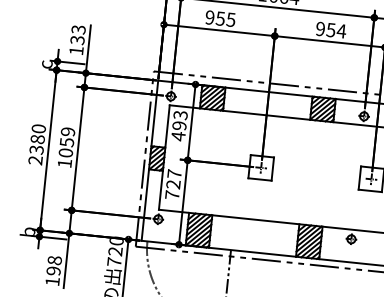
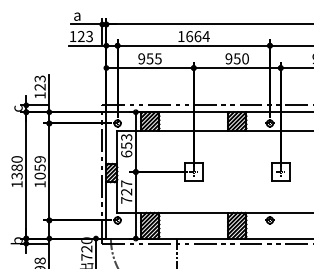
text: (341, 30) -> (245, 58), 954 -> 950
text: (78, 39) -> (40, 86), 133 -> 123
text: (178, 130) -> (126, 149), 493 -> 653
text: (34, 160) -> (16, 184), 2380 -> 1380

